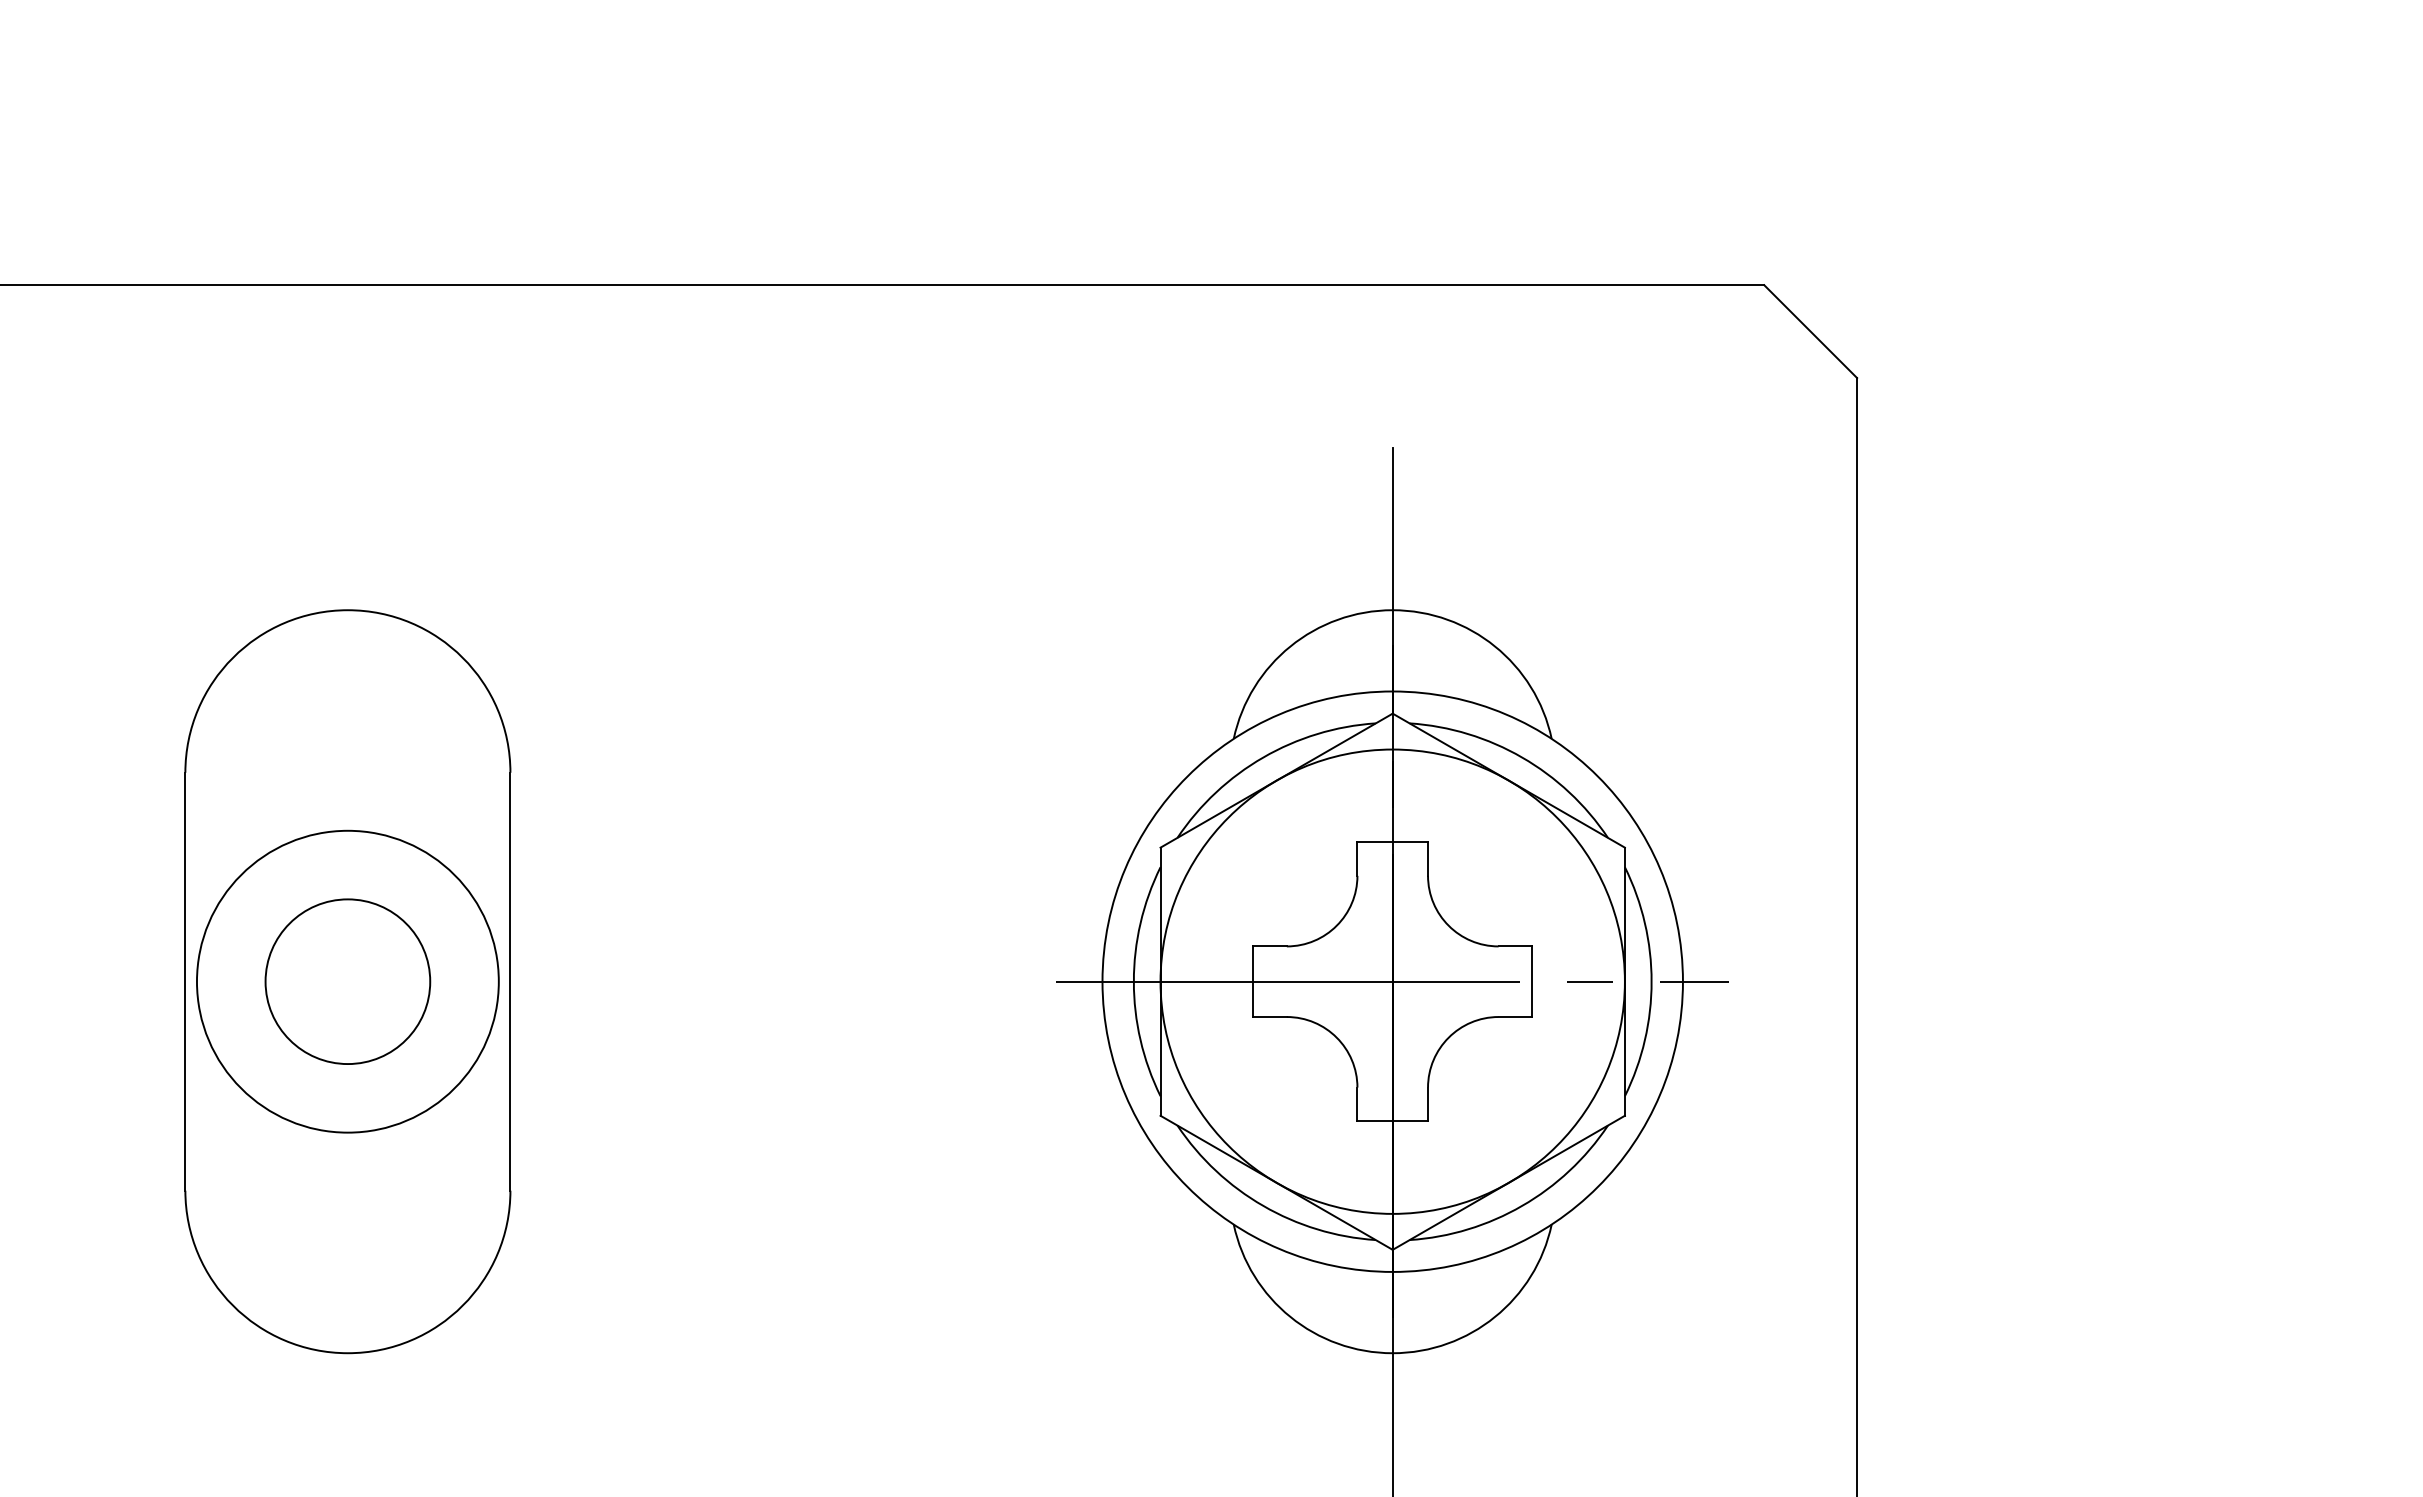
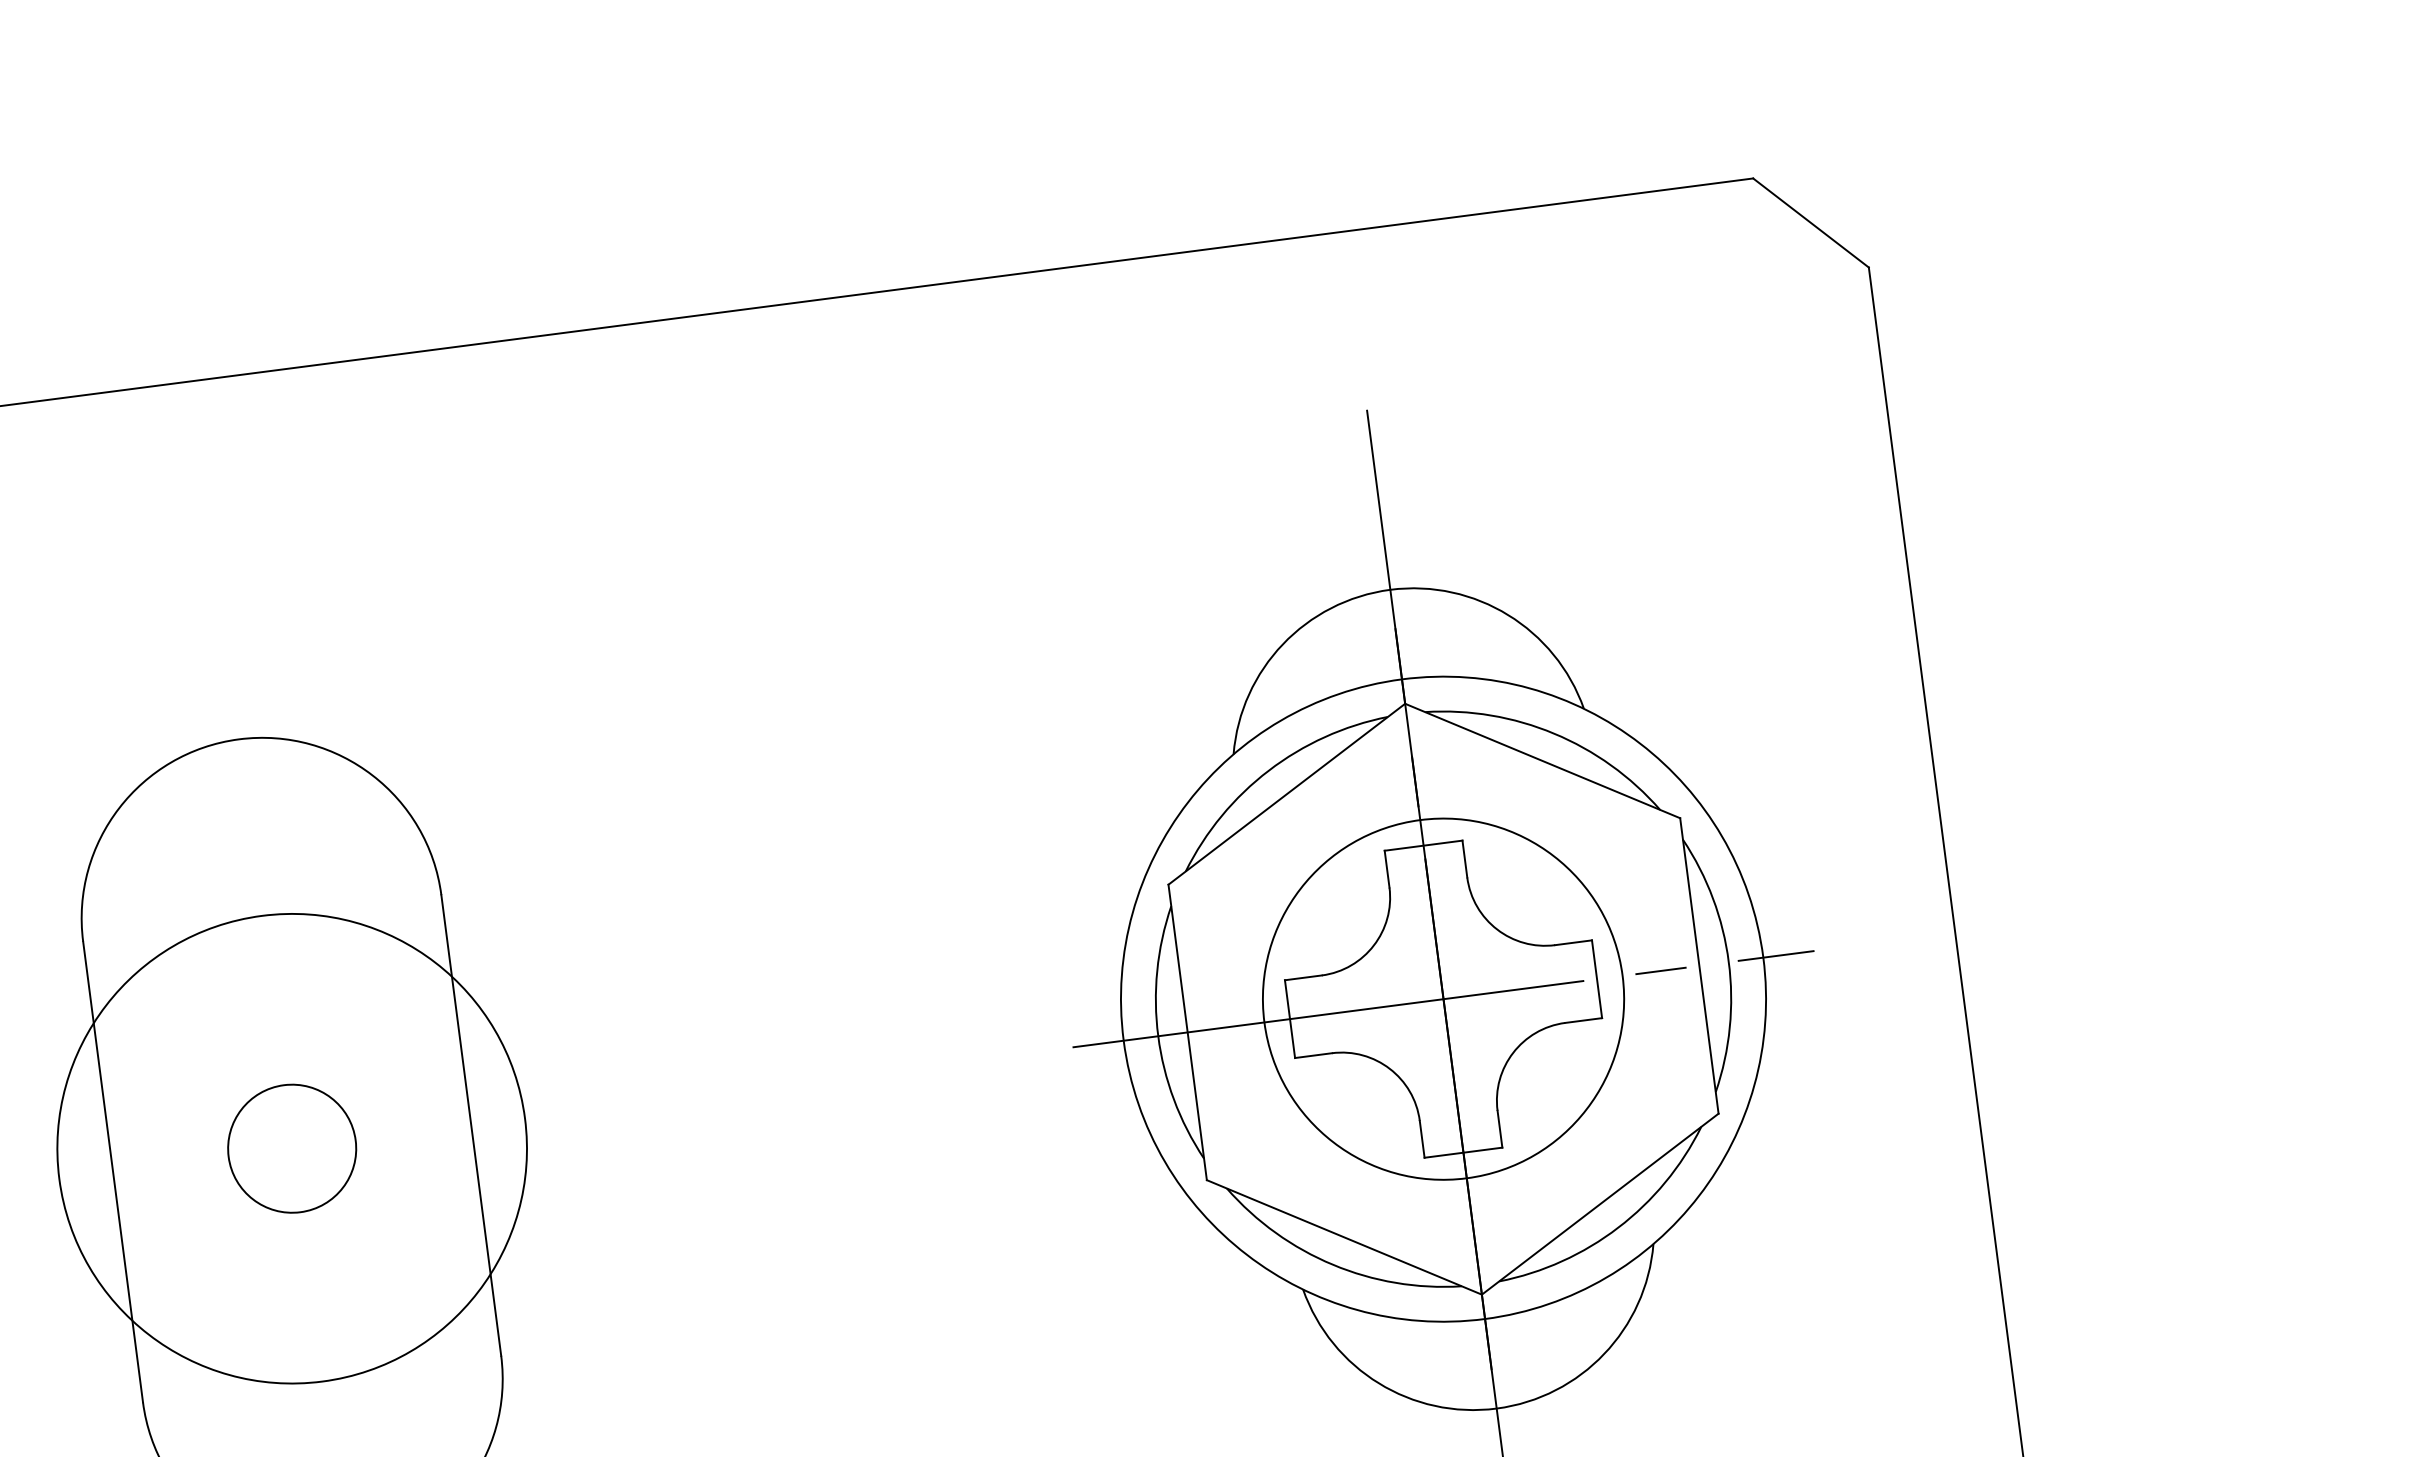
circle: (347, 981) -> (291, 1148), size x0.7
circle: (347, 981) -> (291, 1148), size x1.4
circle: (1392, 981) -> (1443, 998), size x0.7

